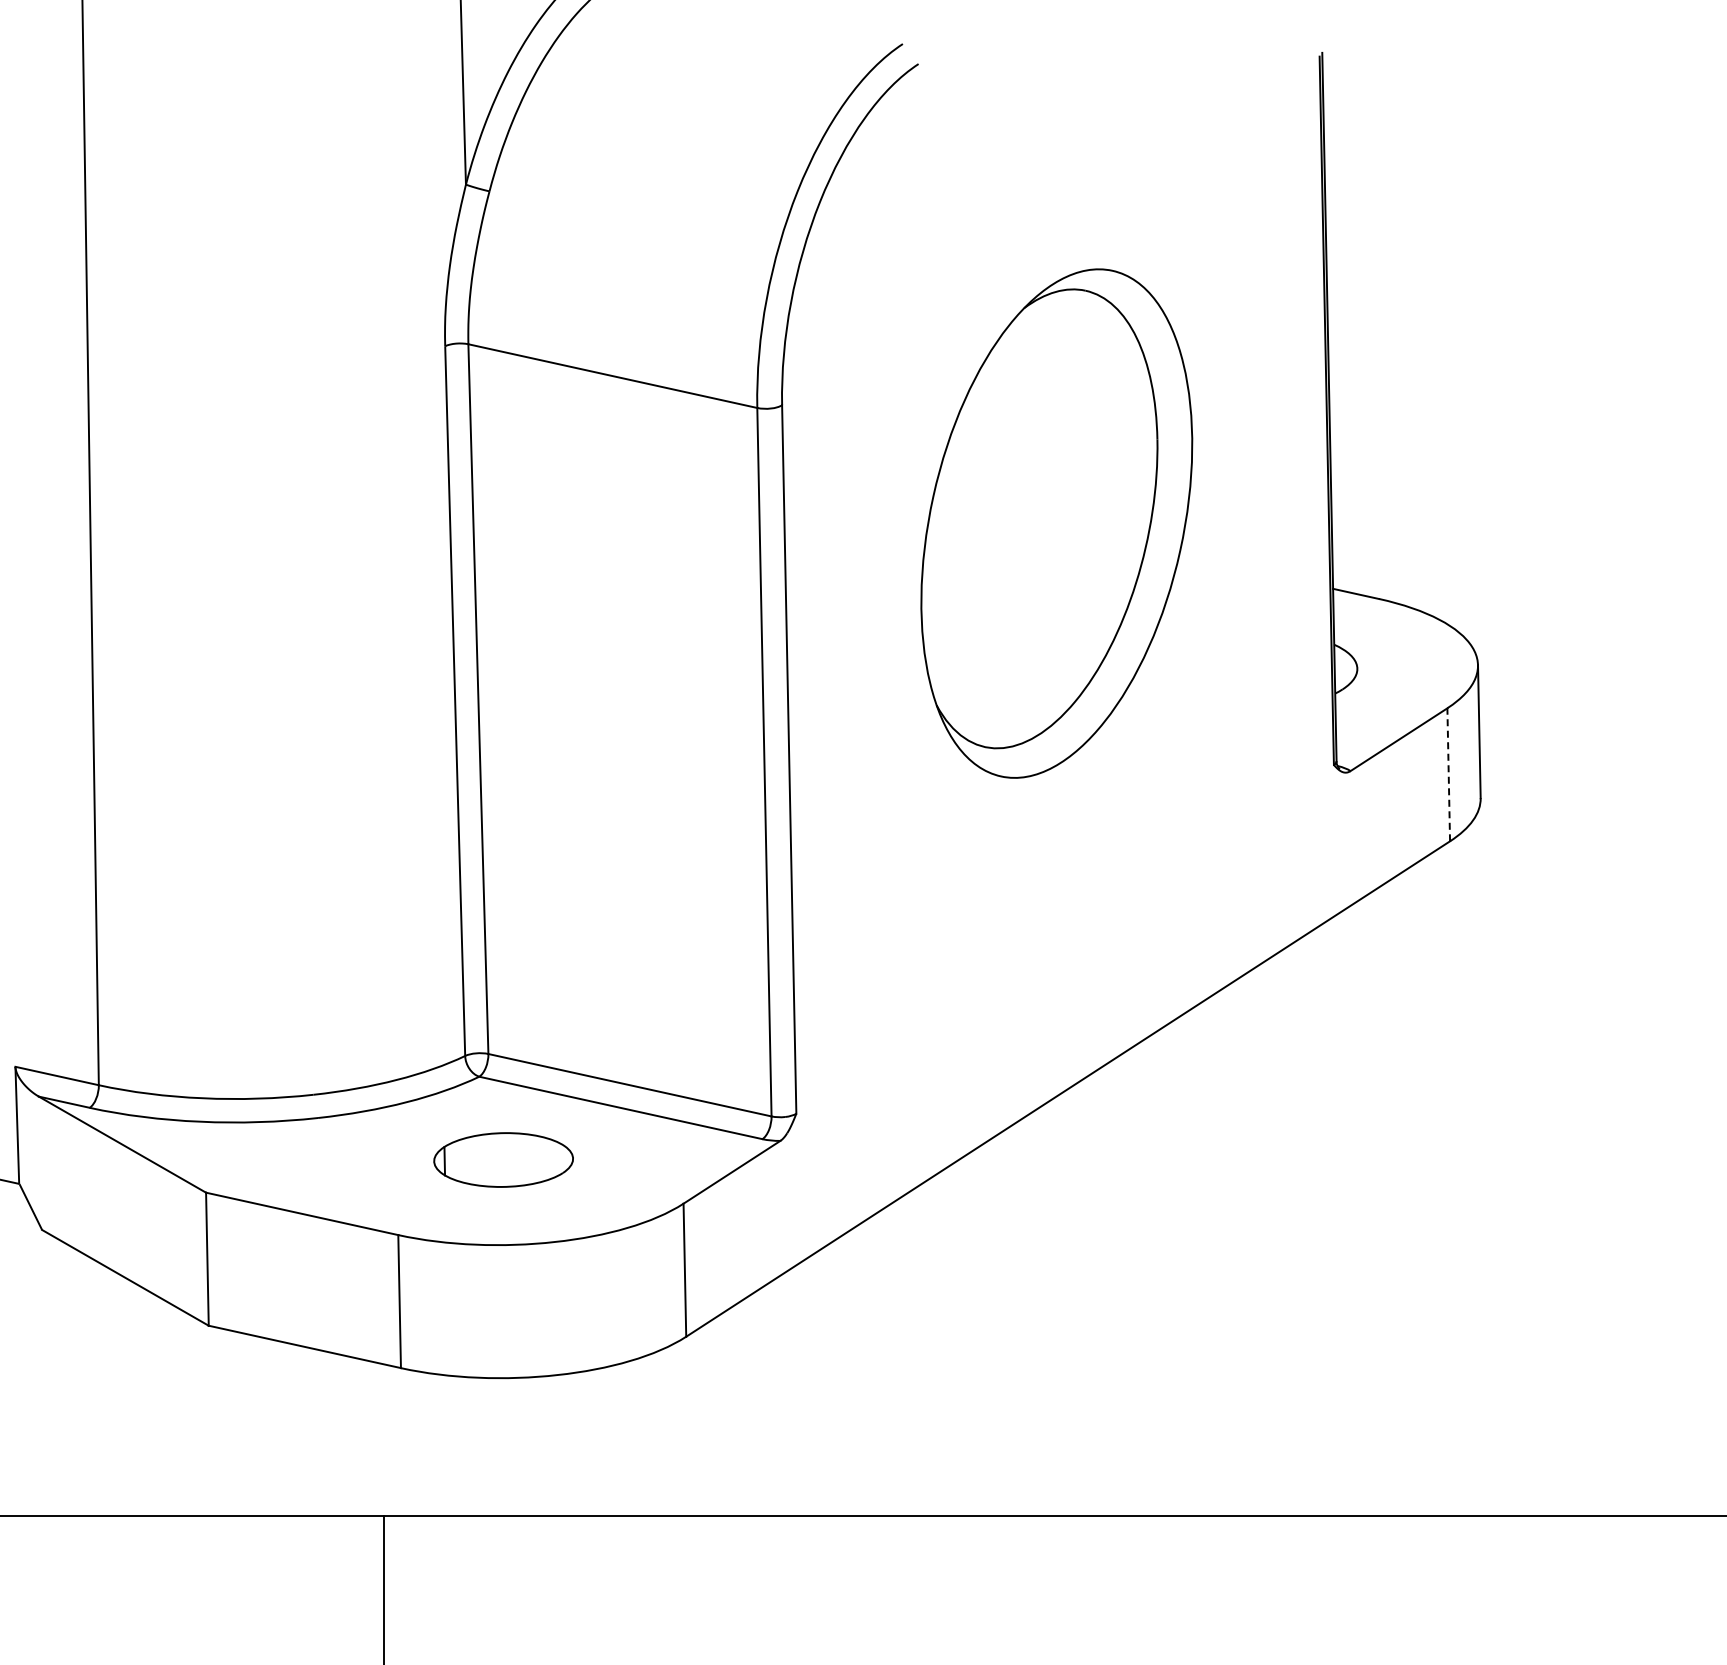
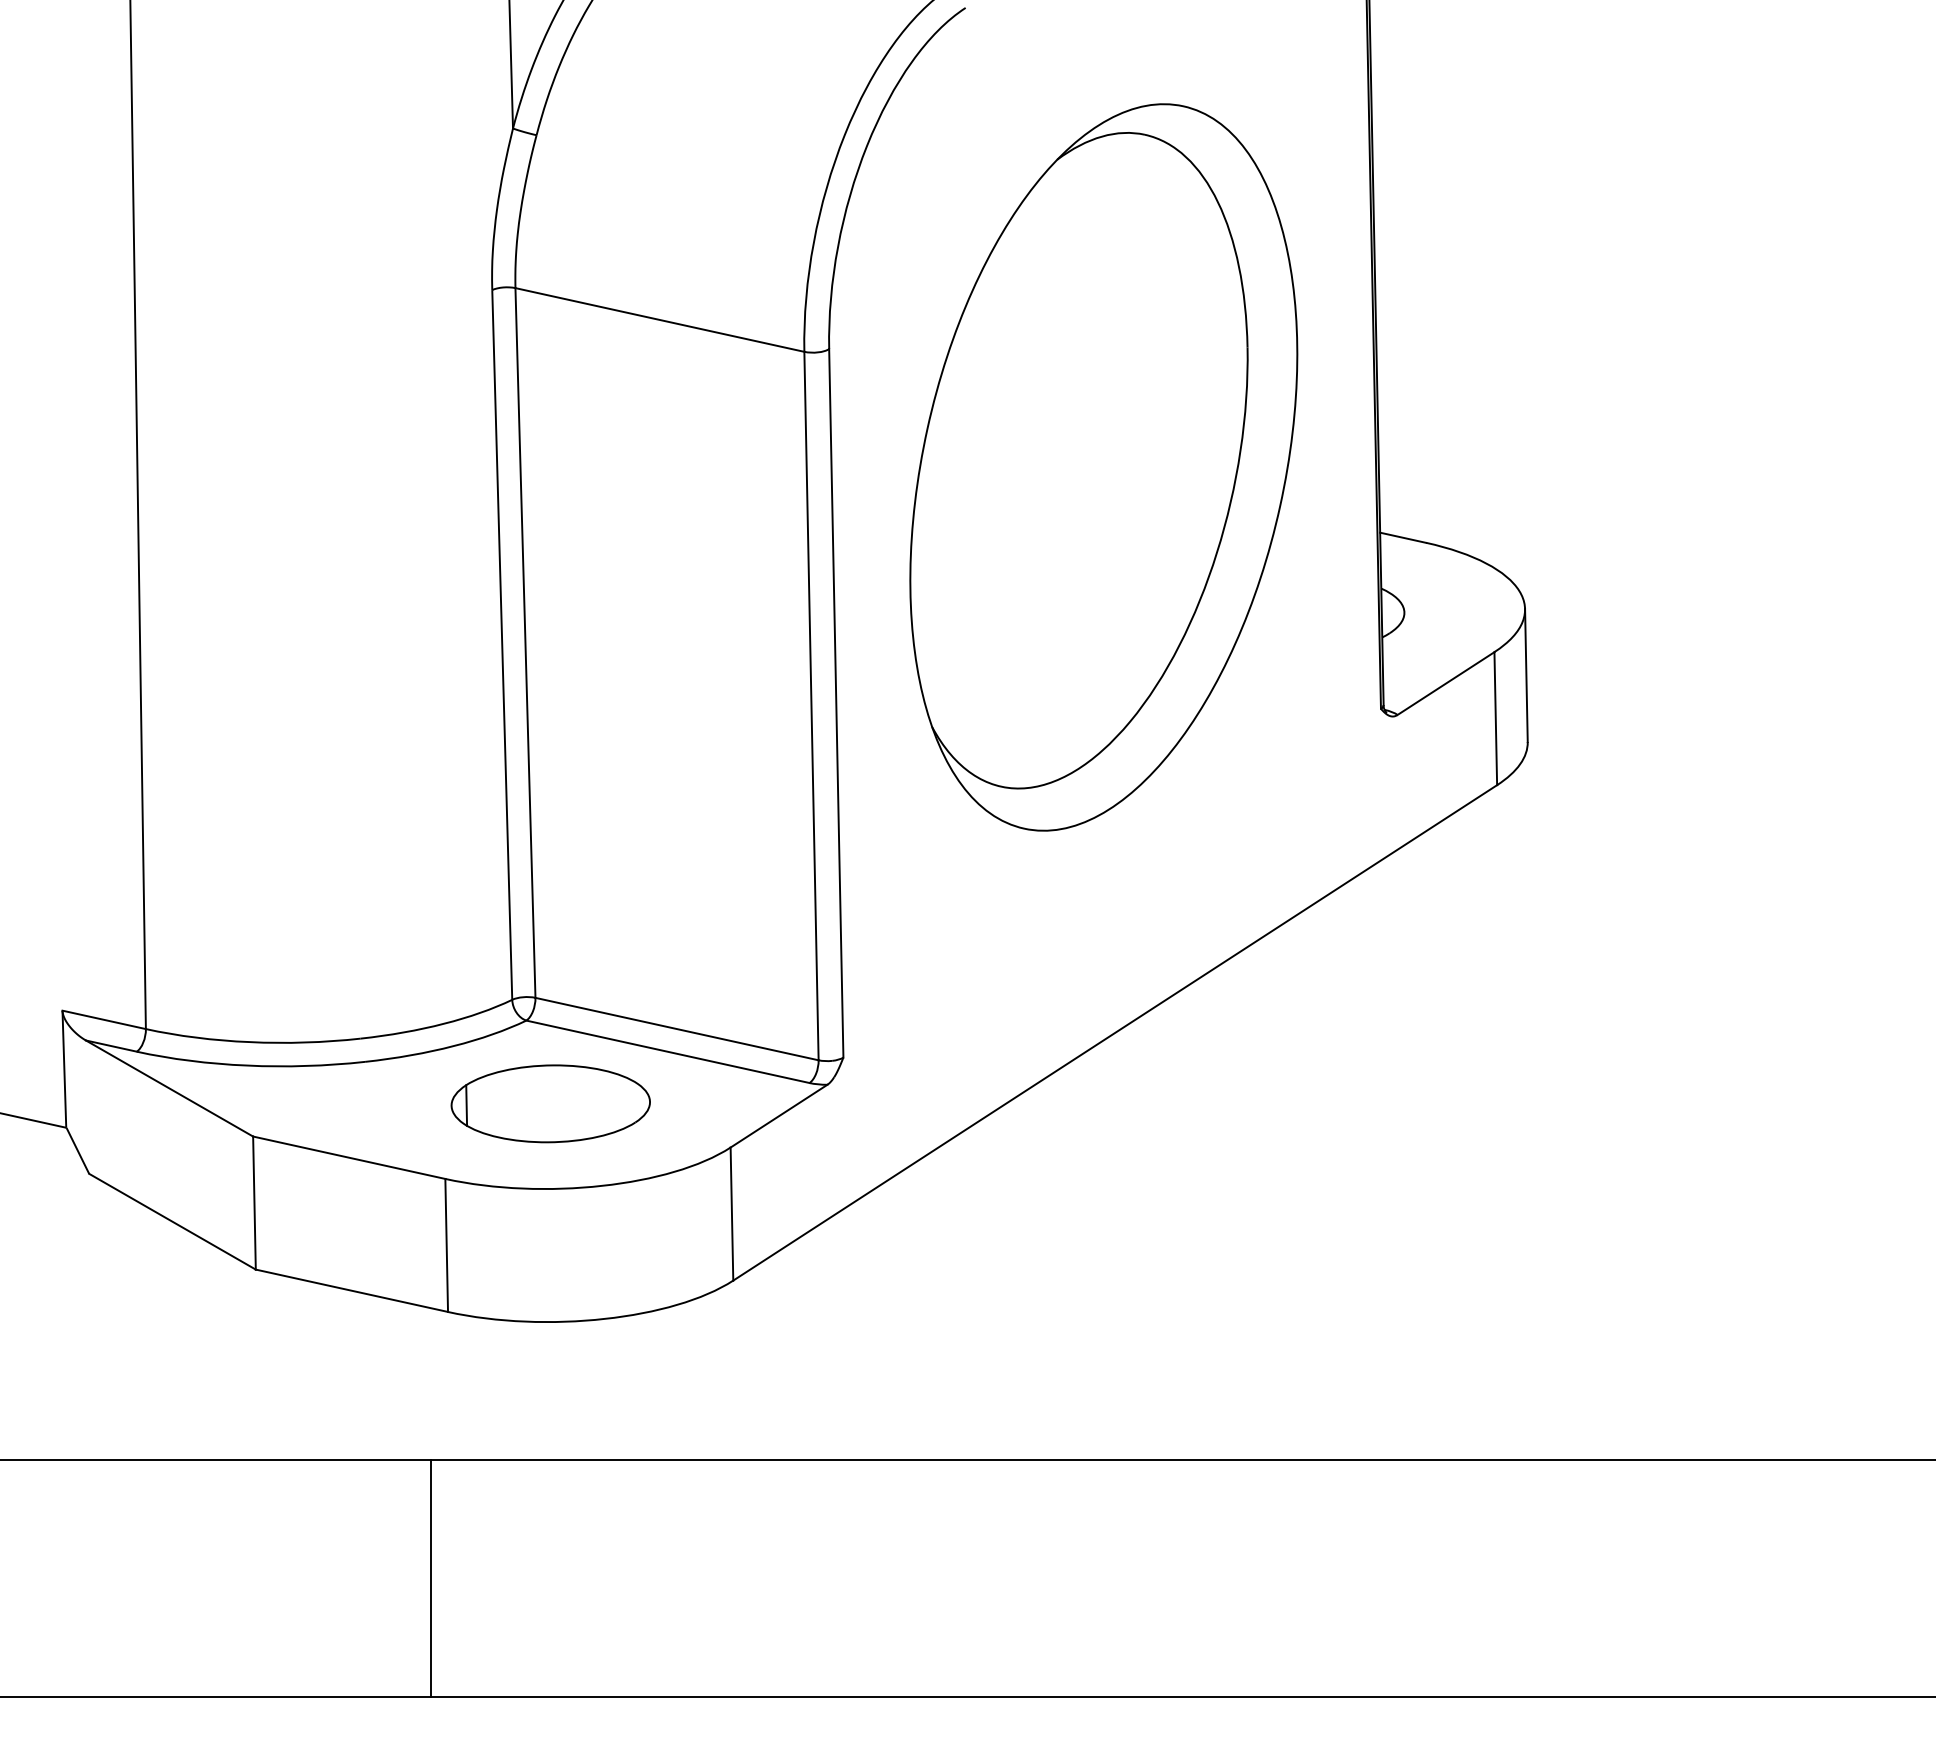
part: (1056, 523) -> (1103, 467), size x1.43
line: (1448, 774) -> (1495, 718), dashed -> solid
part: (503, 1159) -> (550, 1103), size x1.43

